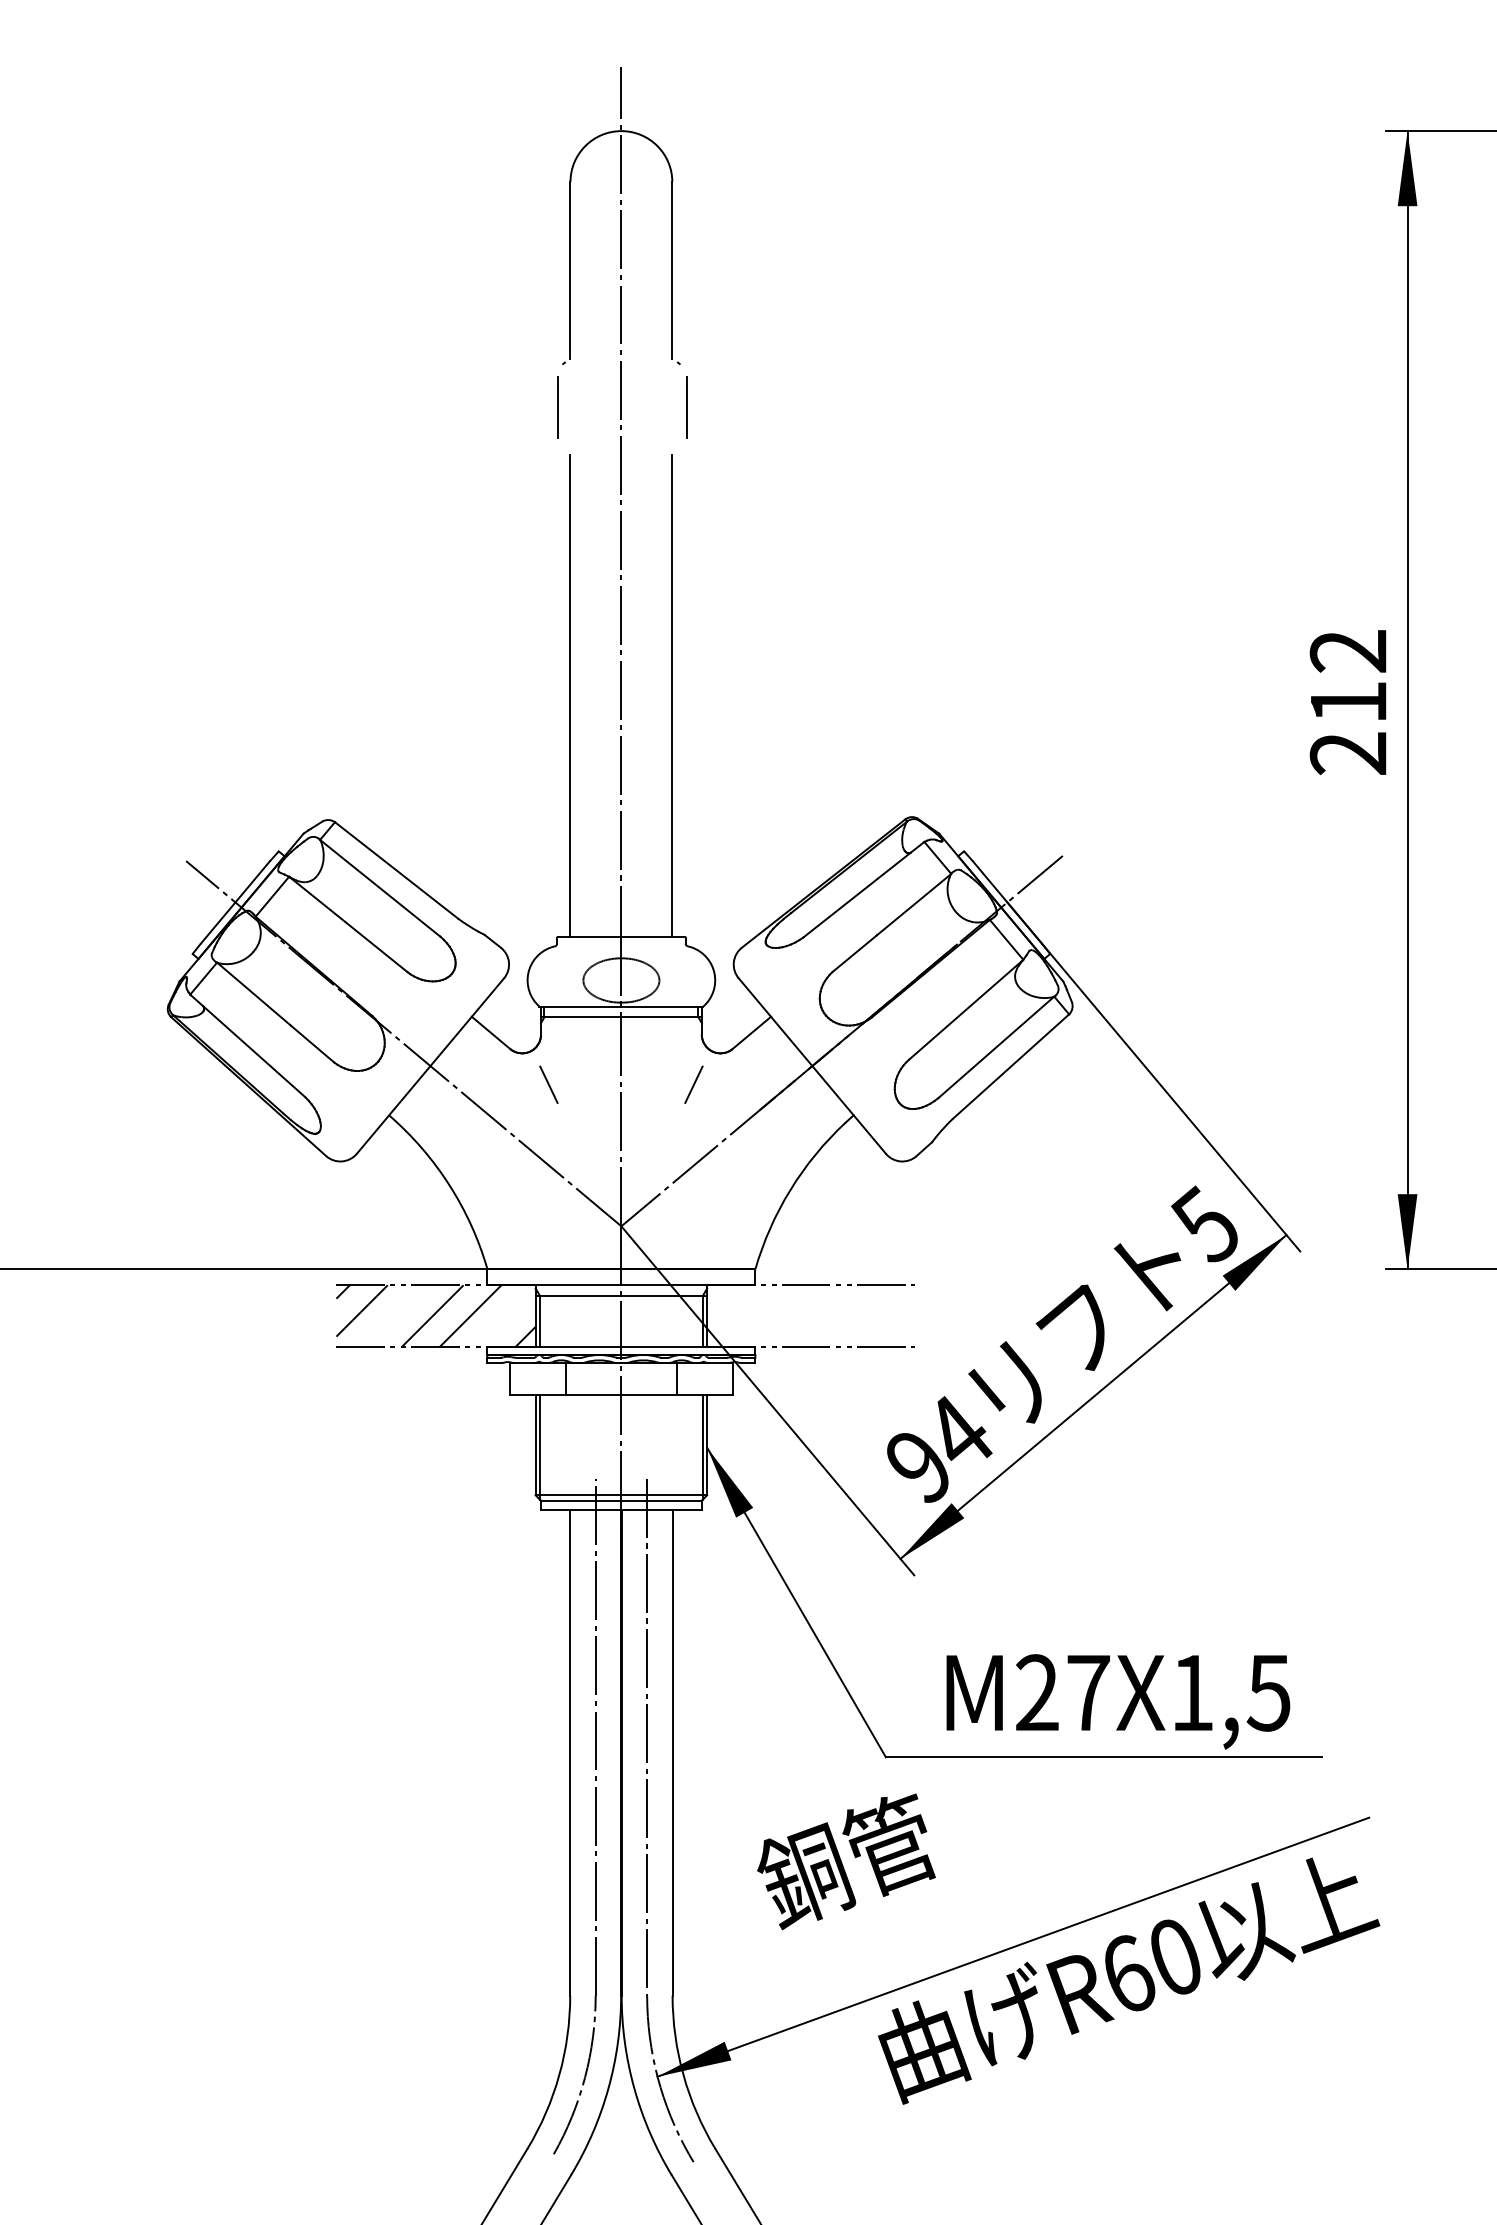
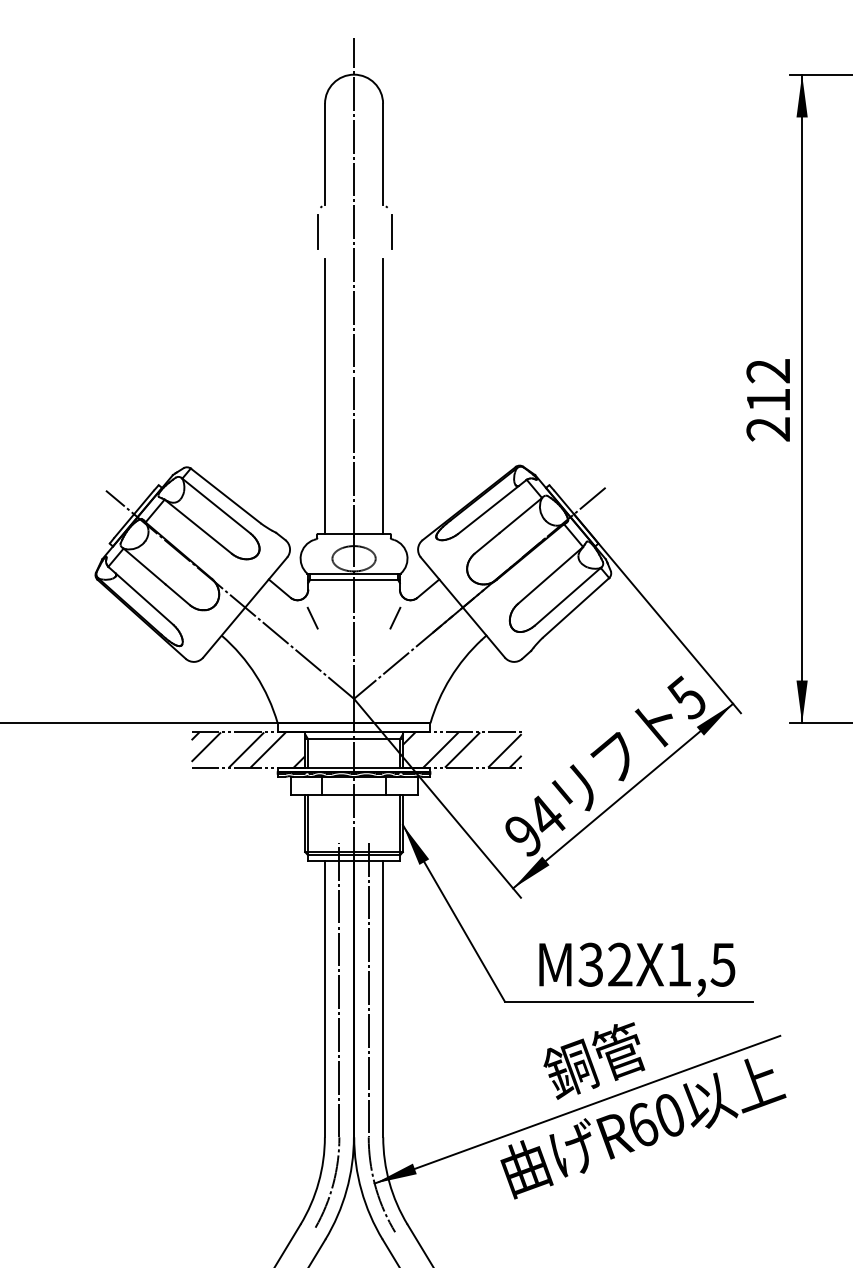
hatch: (809, 1315) -> (461, 749), added
text: (1062, 1692) -> (605, 964), M27X1,5 -> M32X1,5
text: (846, 1860) -> (594, 1060), moved

